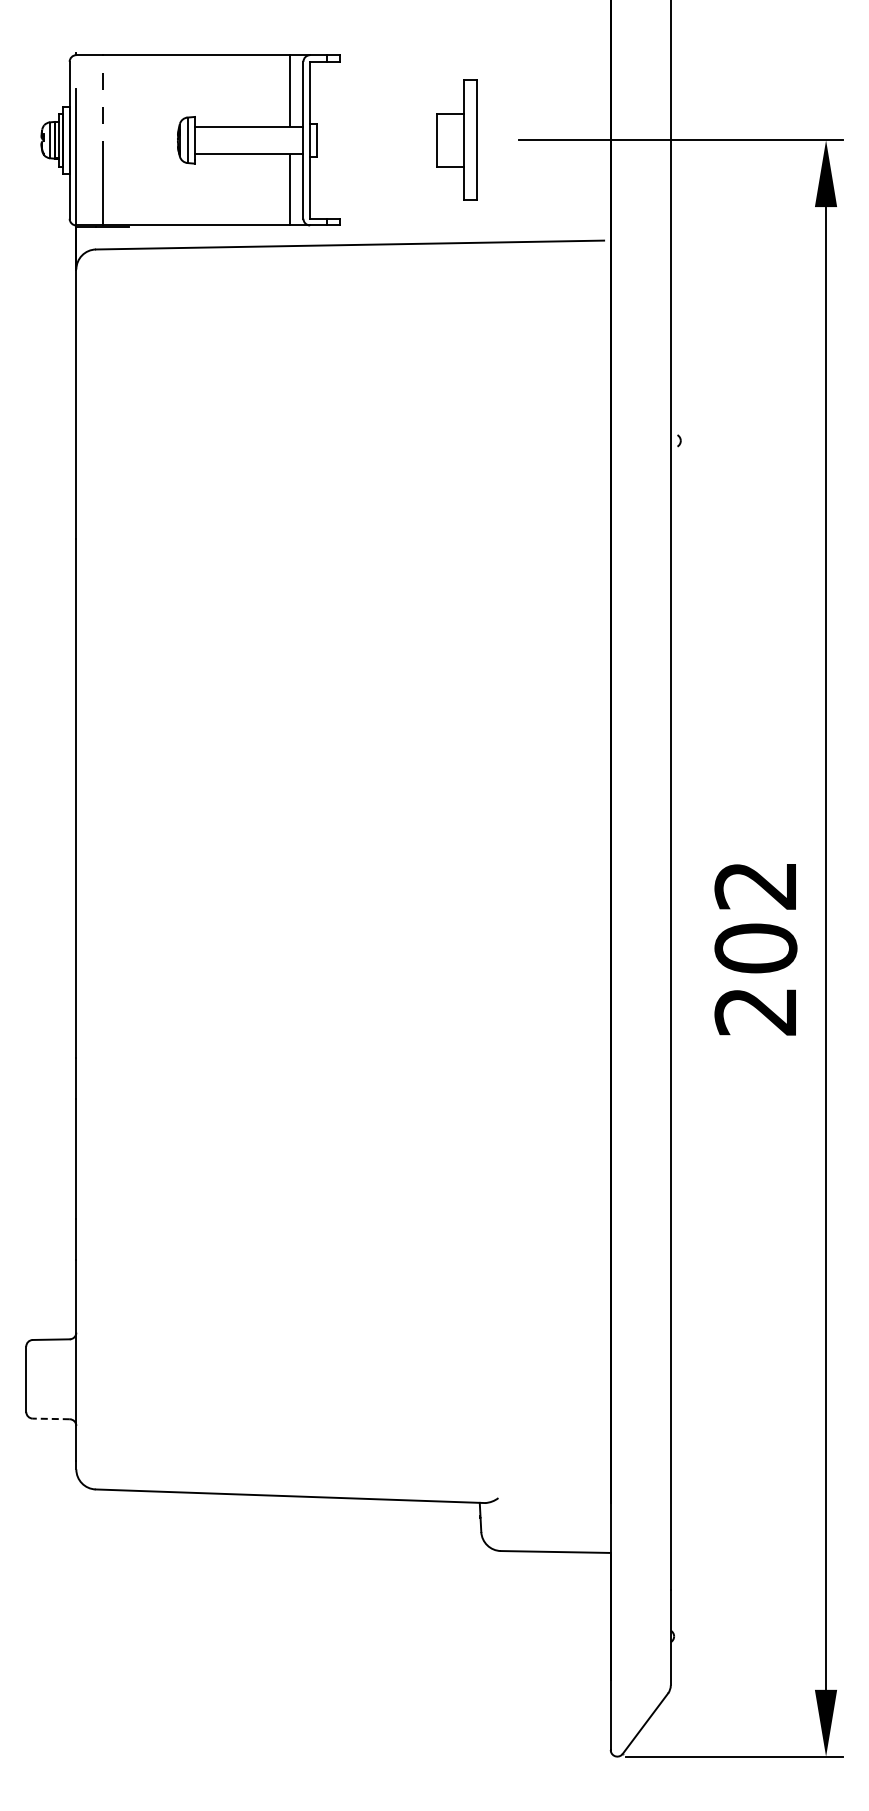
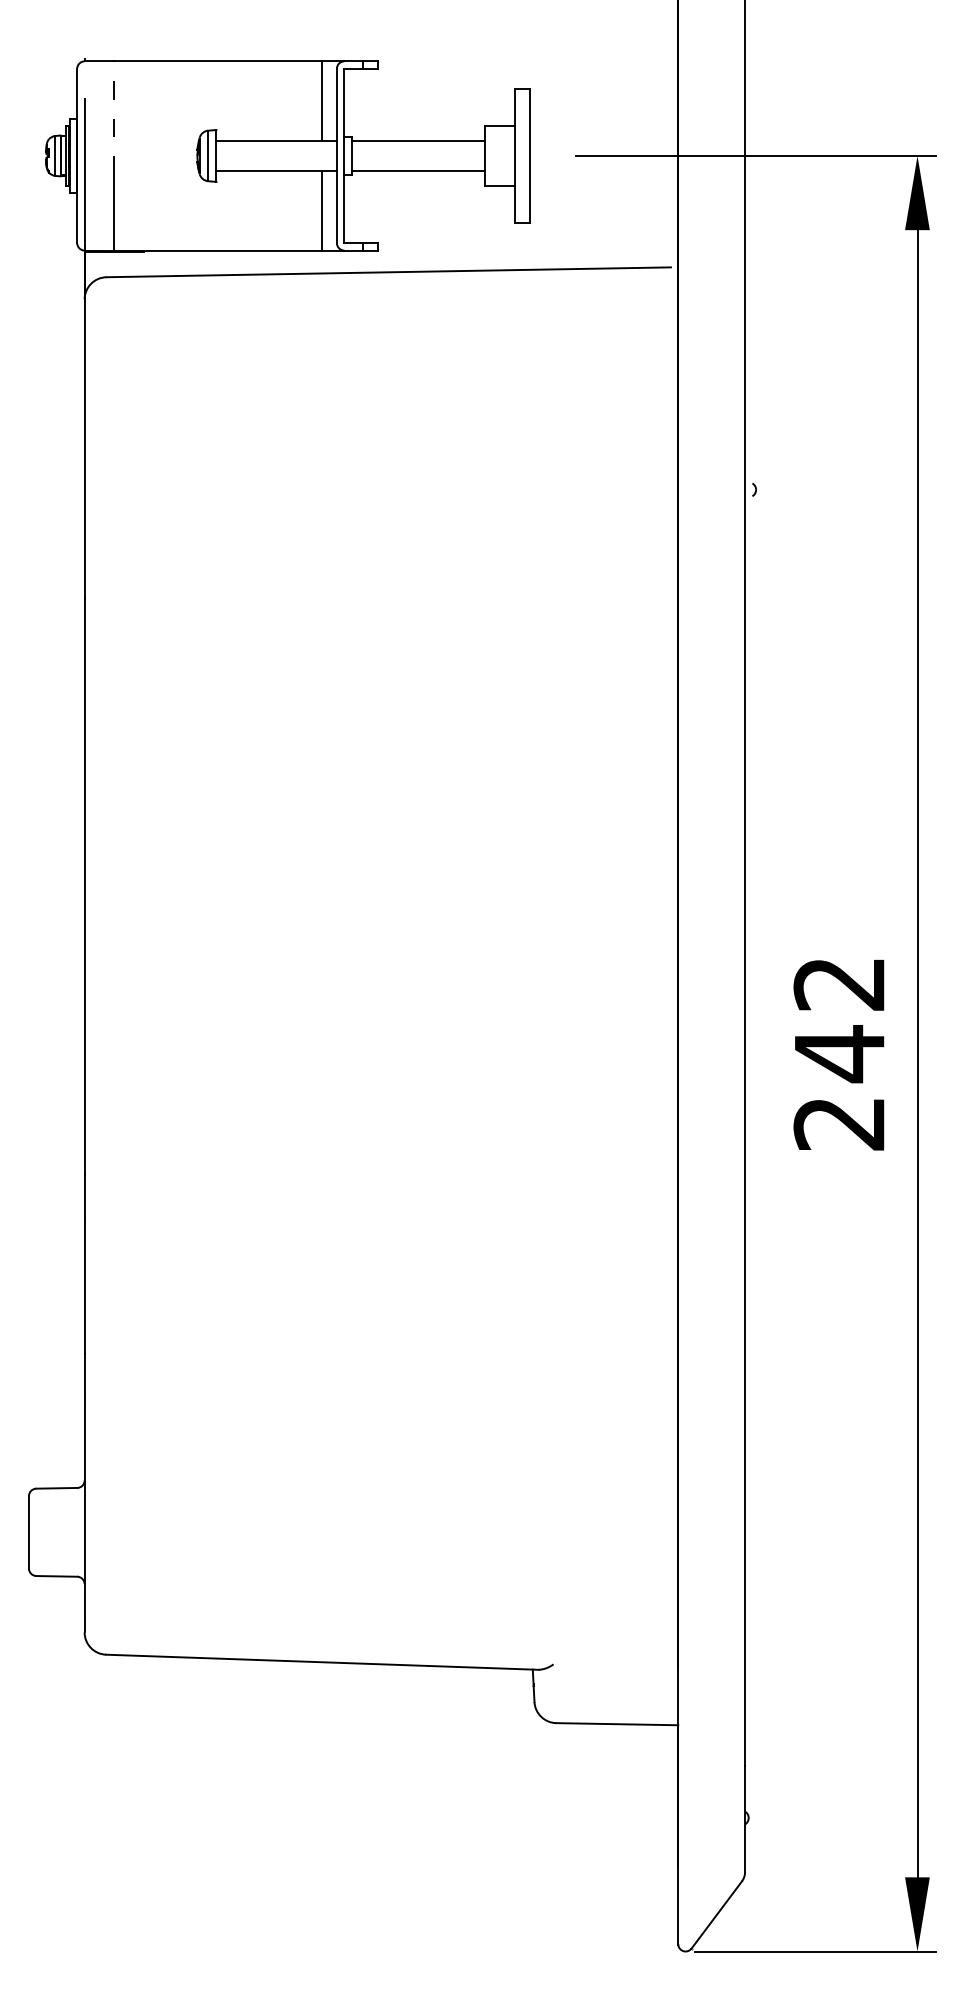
line: (376, 126) -> (418, 140), added
line: (376, 153) -> (418, 170), added
text: (755, 948) -> (839, 1053), 202 -> 242
line: (50, 1418) -> (55, 1575), dashed -> solid

